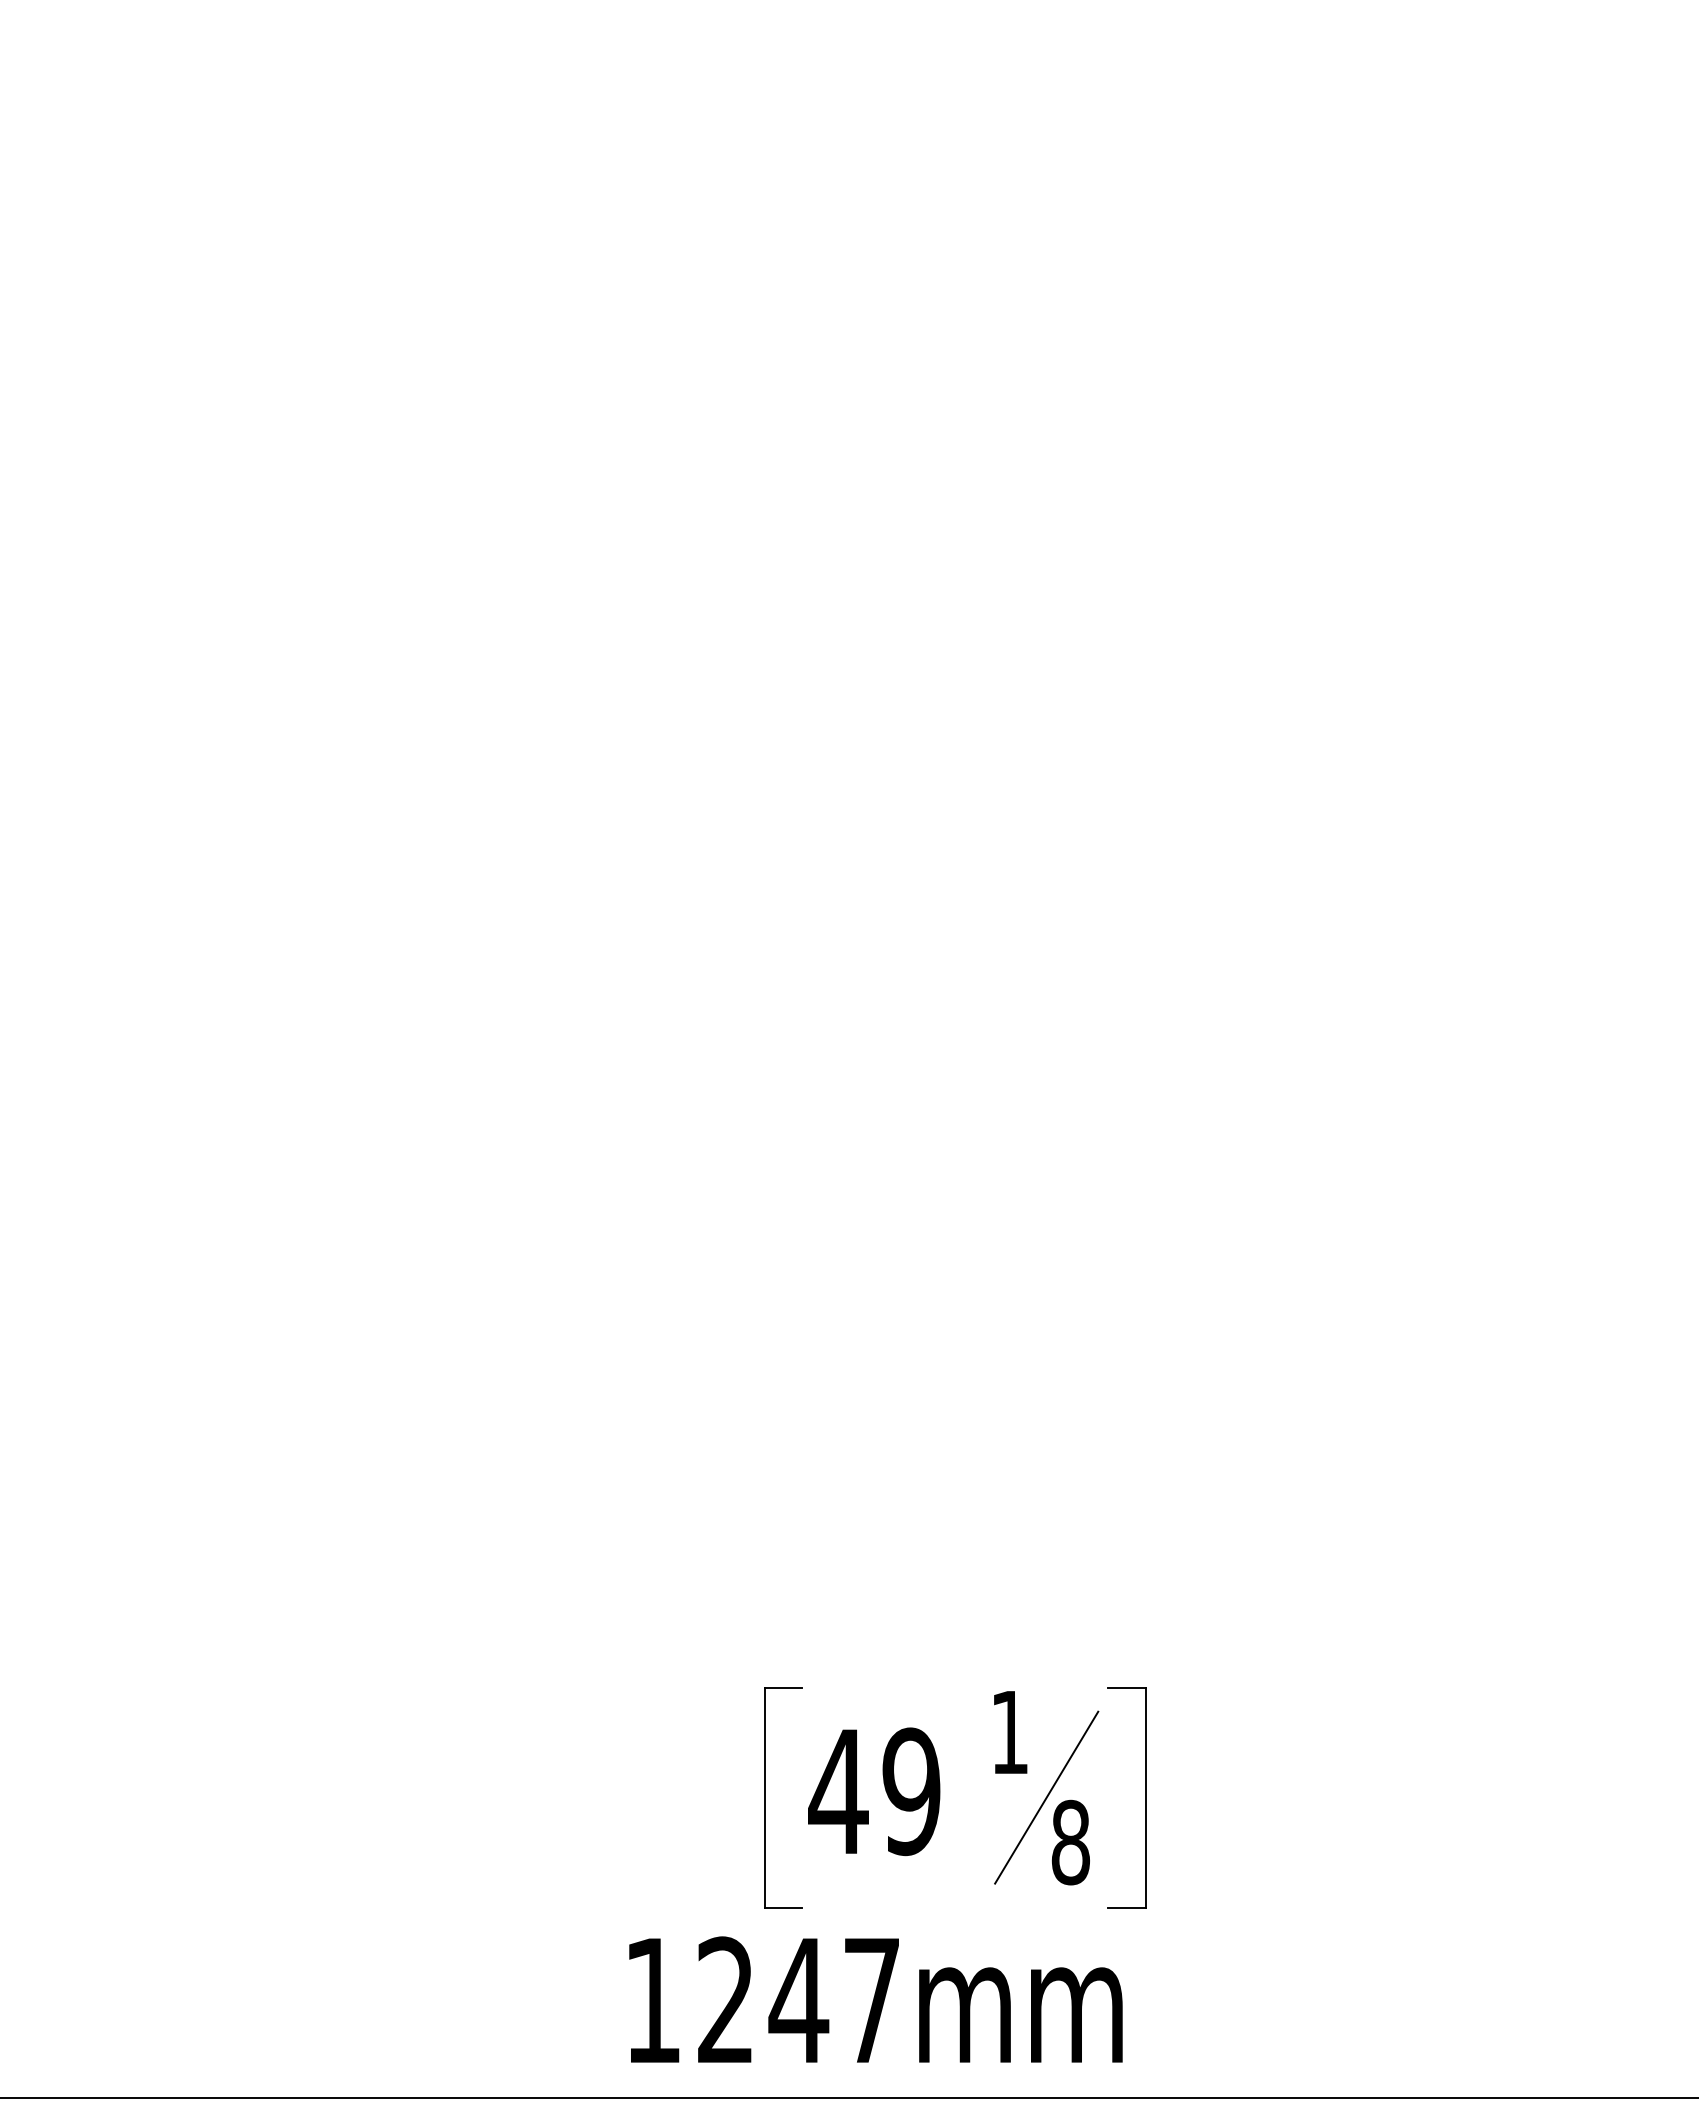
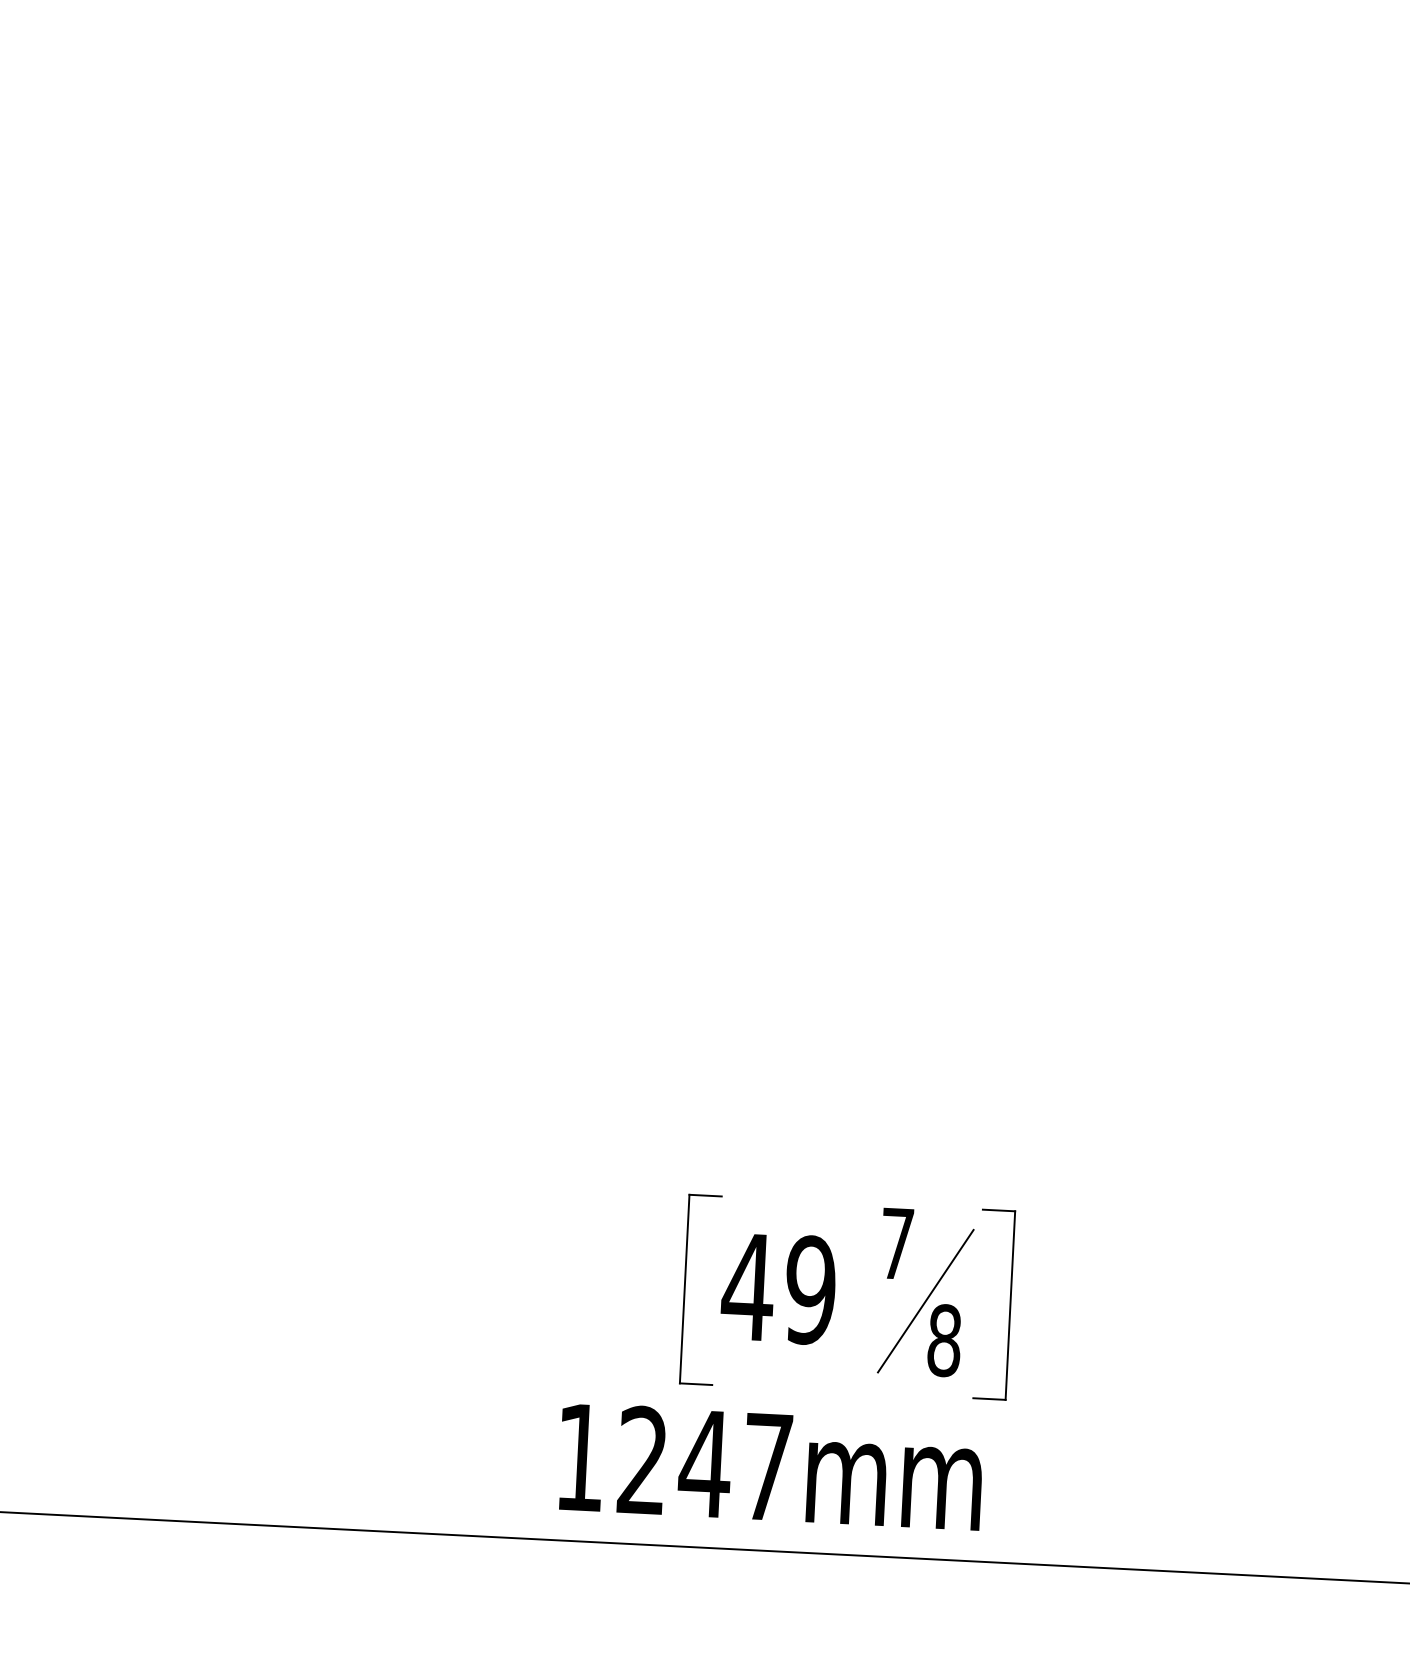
text: (1009, 1732) -> (896, 1243), 1 -> 7

